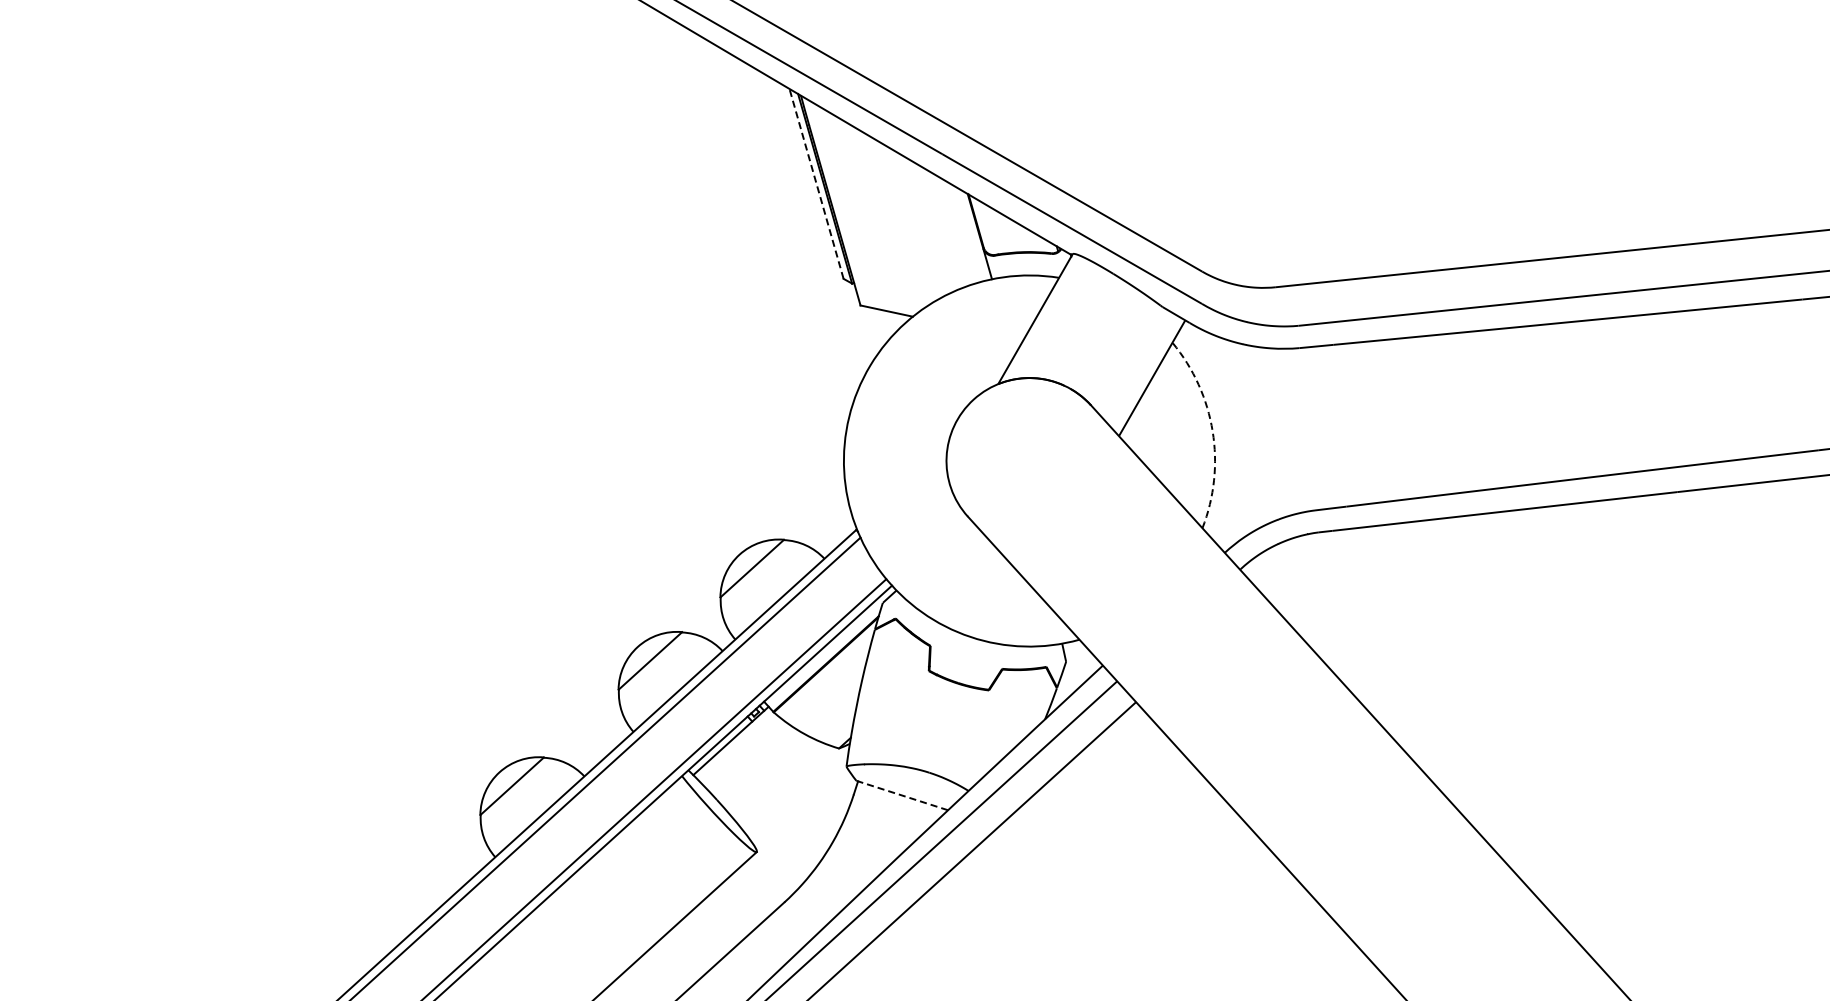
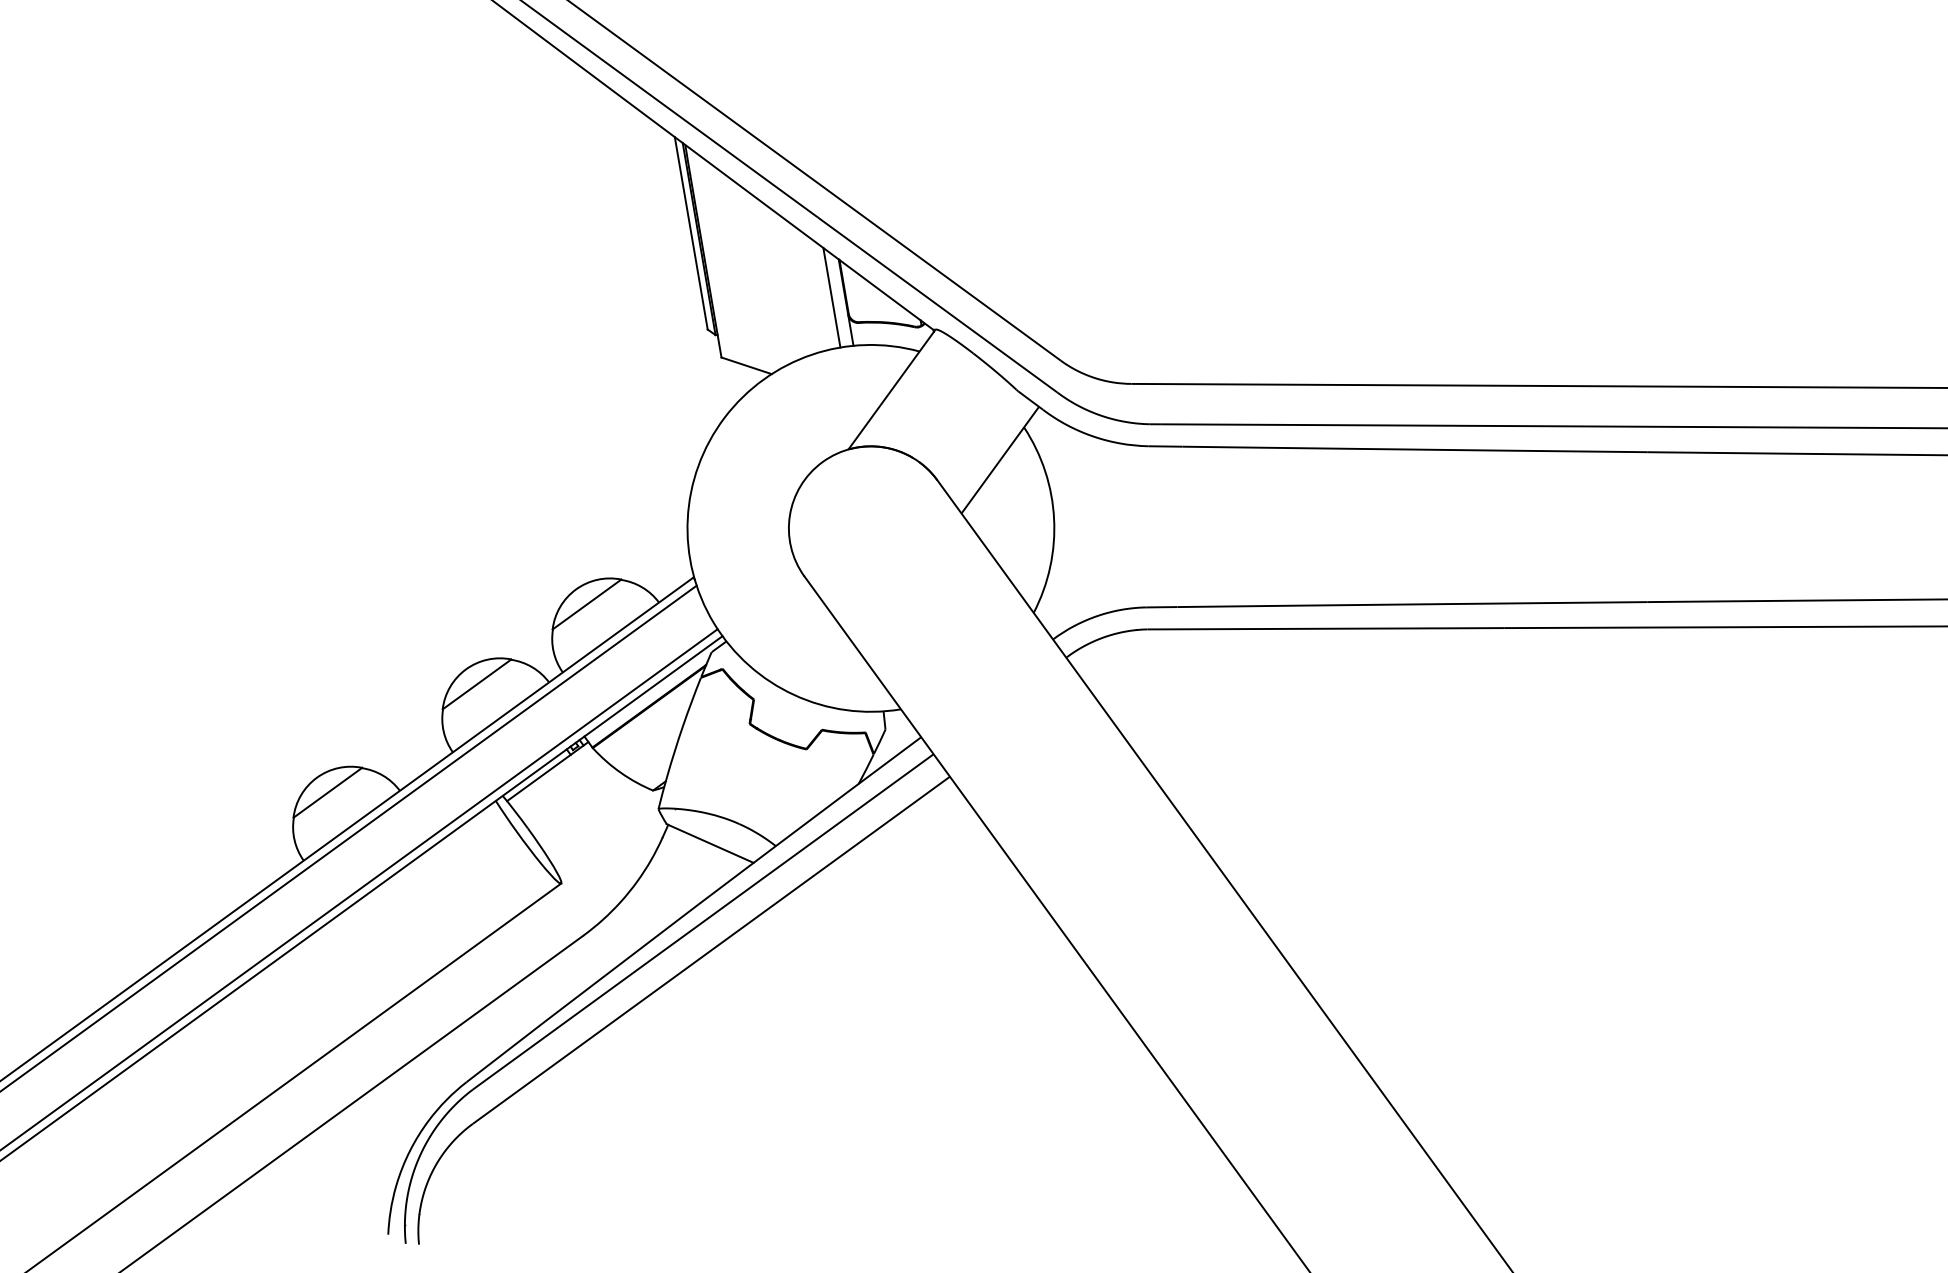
line: (816, 184) -> (691, 233), dashed -> solid
line: (964, 233) -> (831, 297), added
arc: (1213, 431) -> (1054, 518), dashed -> solid
line: (902, 795) -> (710, 843), dashed -> solid

